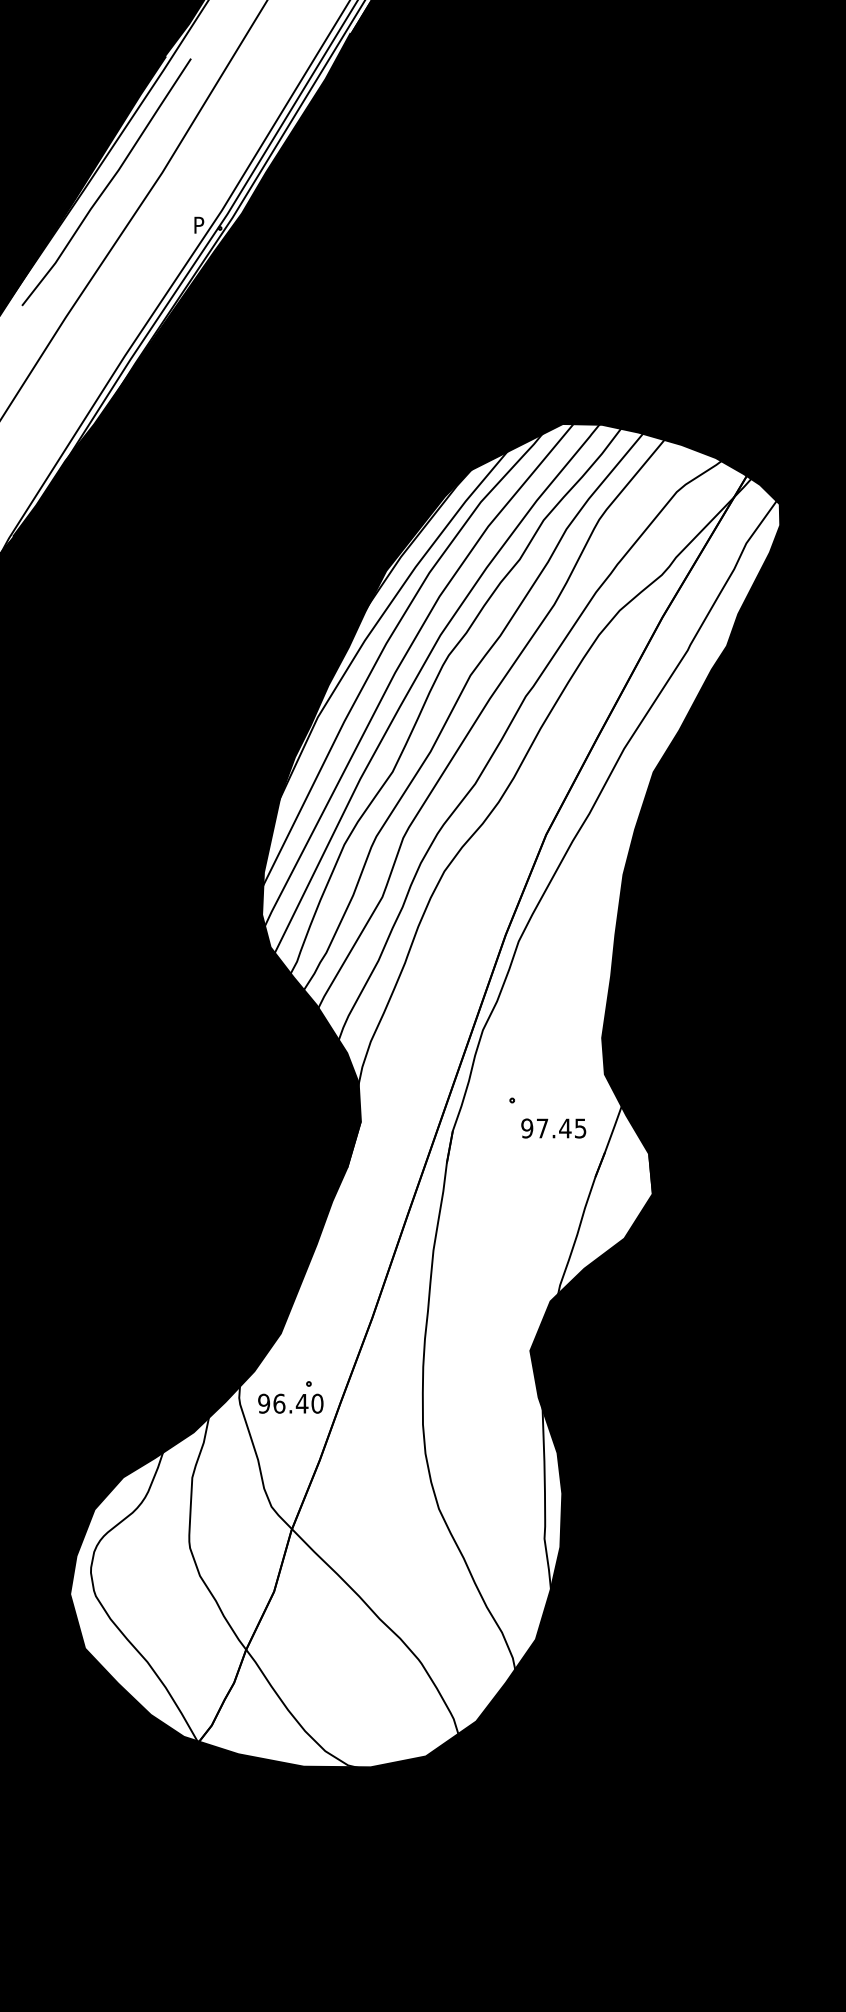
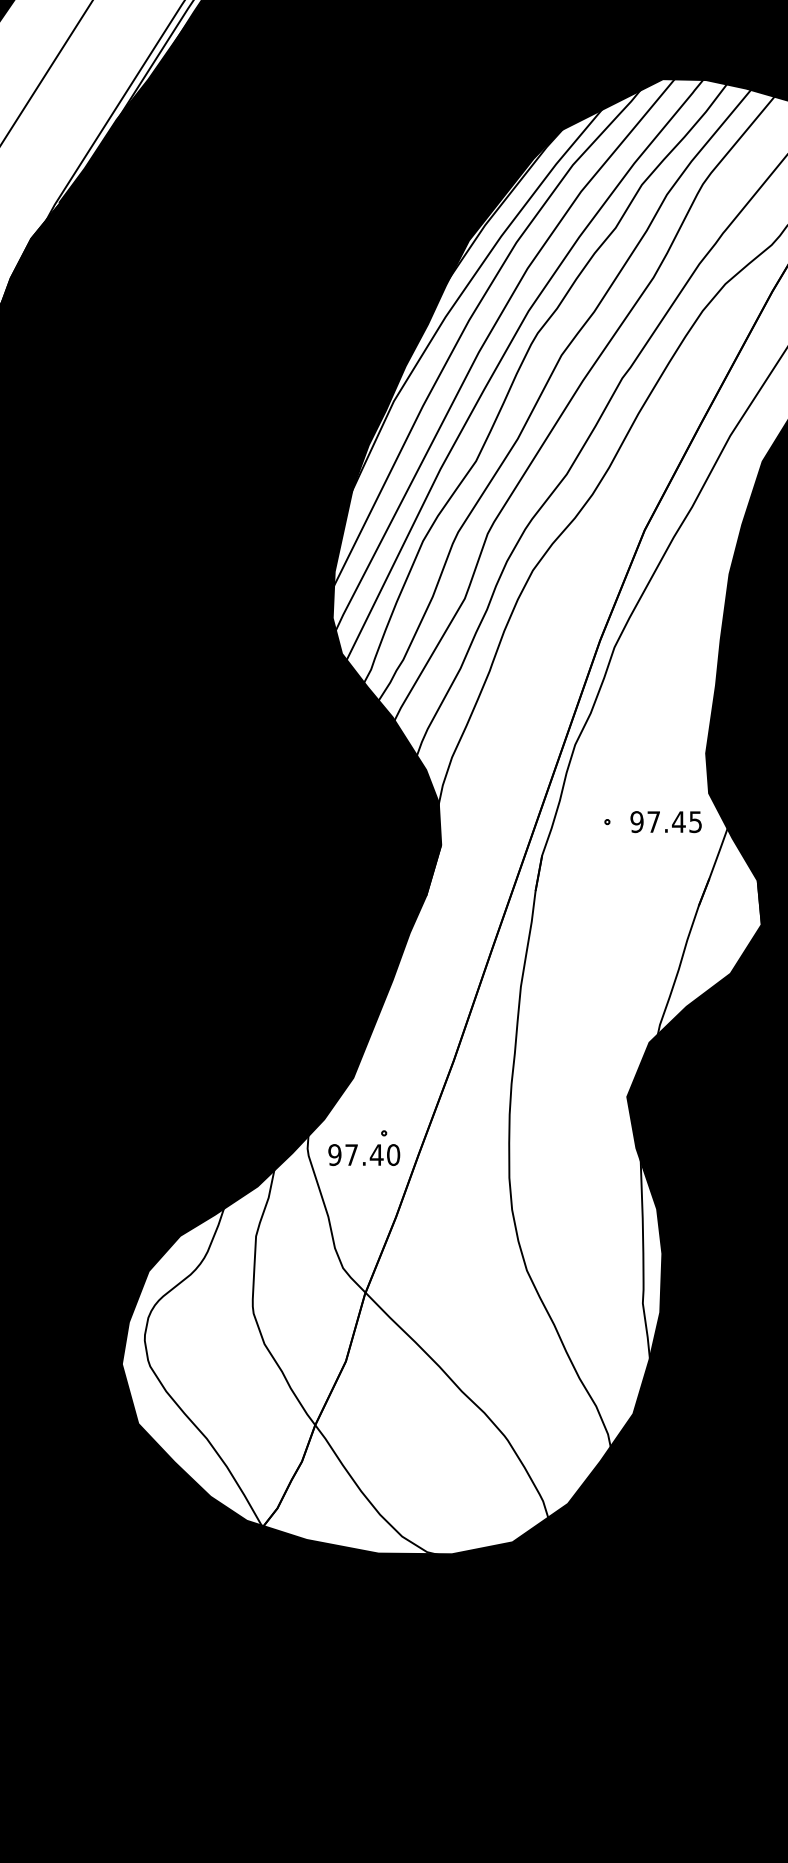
text: (553, 1128) -> (665, 822), moved
text: (279, 1403) -> (351, 1154), 96.40 -> 97.40

